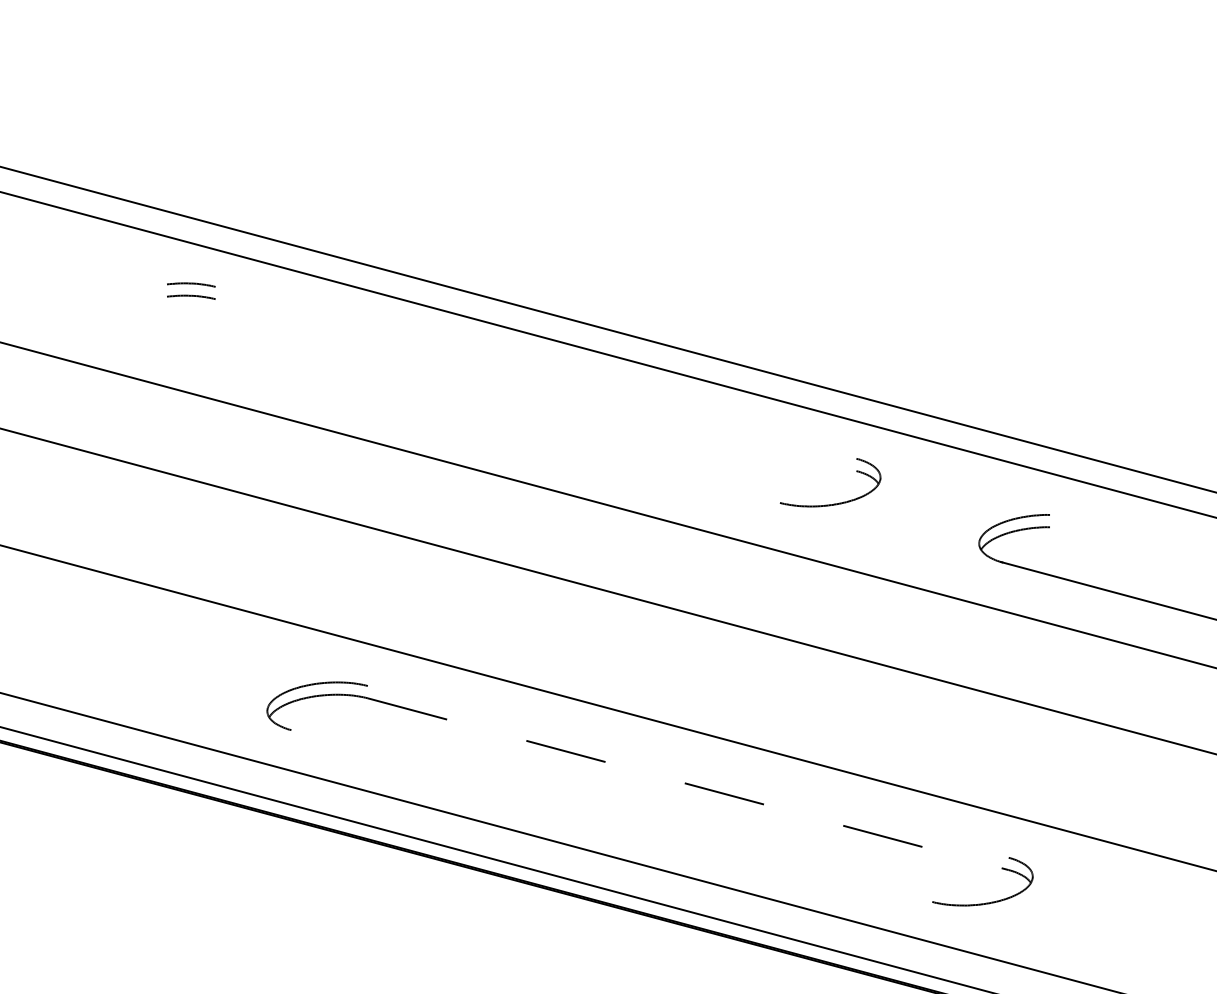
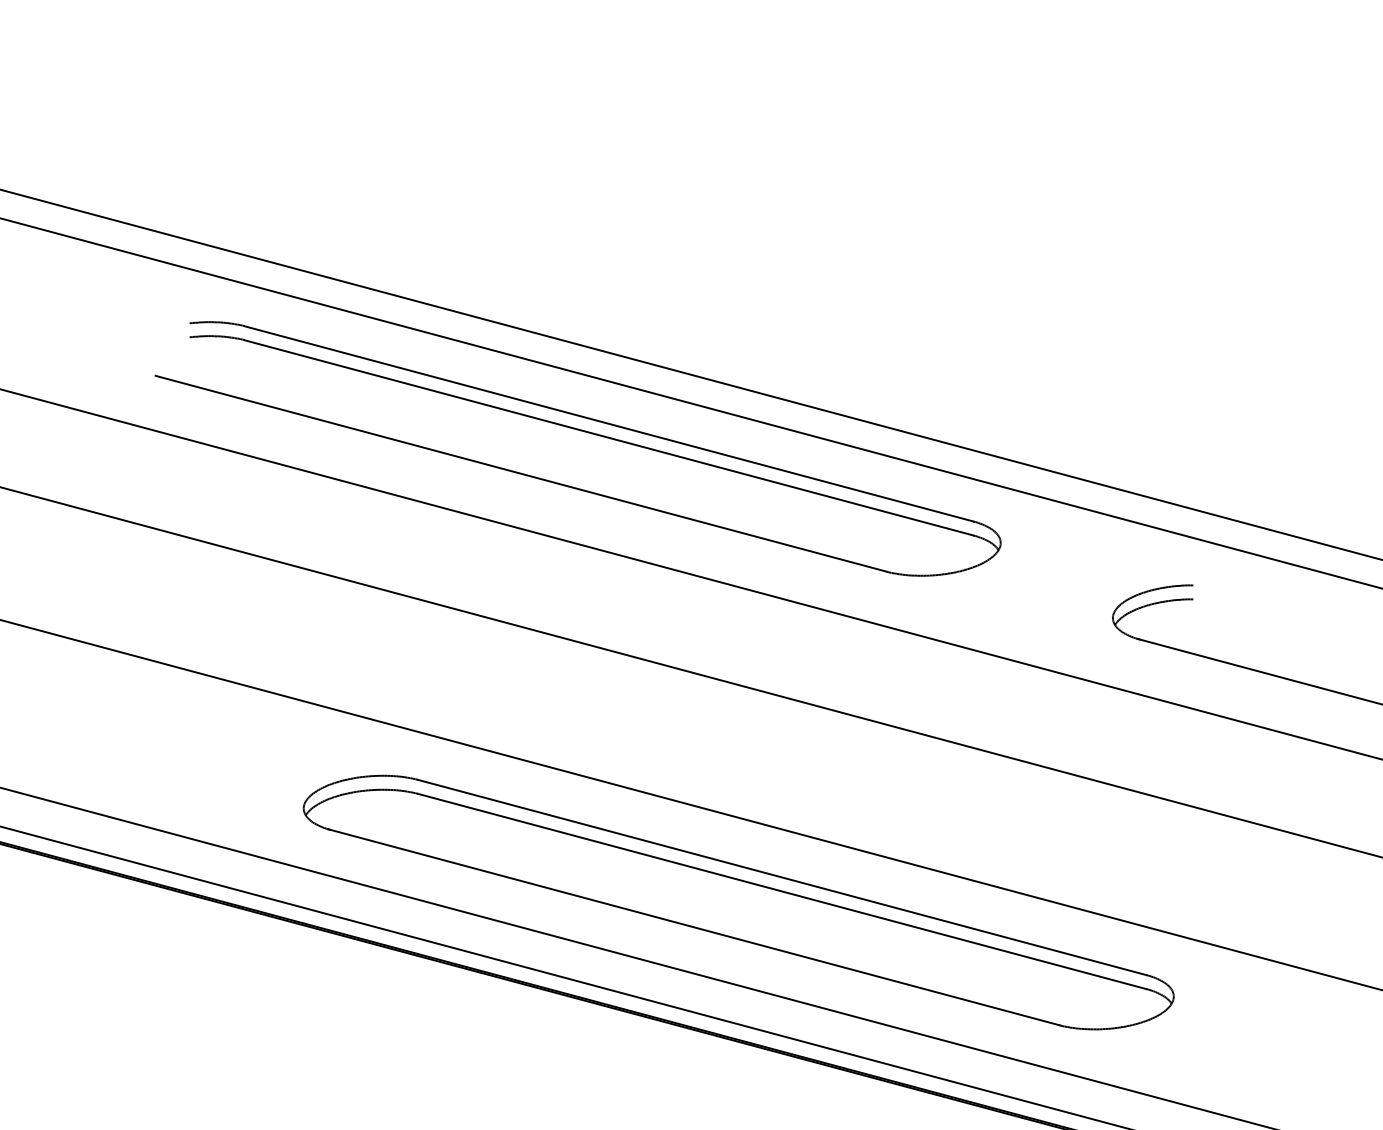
line: (535, 372) -> (608, 423), added
line: (535, 385) -> (608, 438), added
line: (458, 416) -> (520, 473), added
line: (687, 771) -> (781, 877), added
line: (688, 784) -> (782, 891), dashed -> solid
line: (610, 815) -> (693, 927), added

